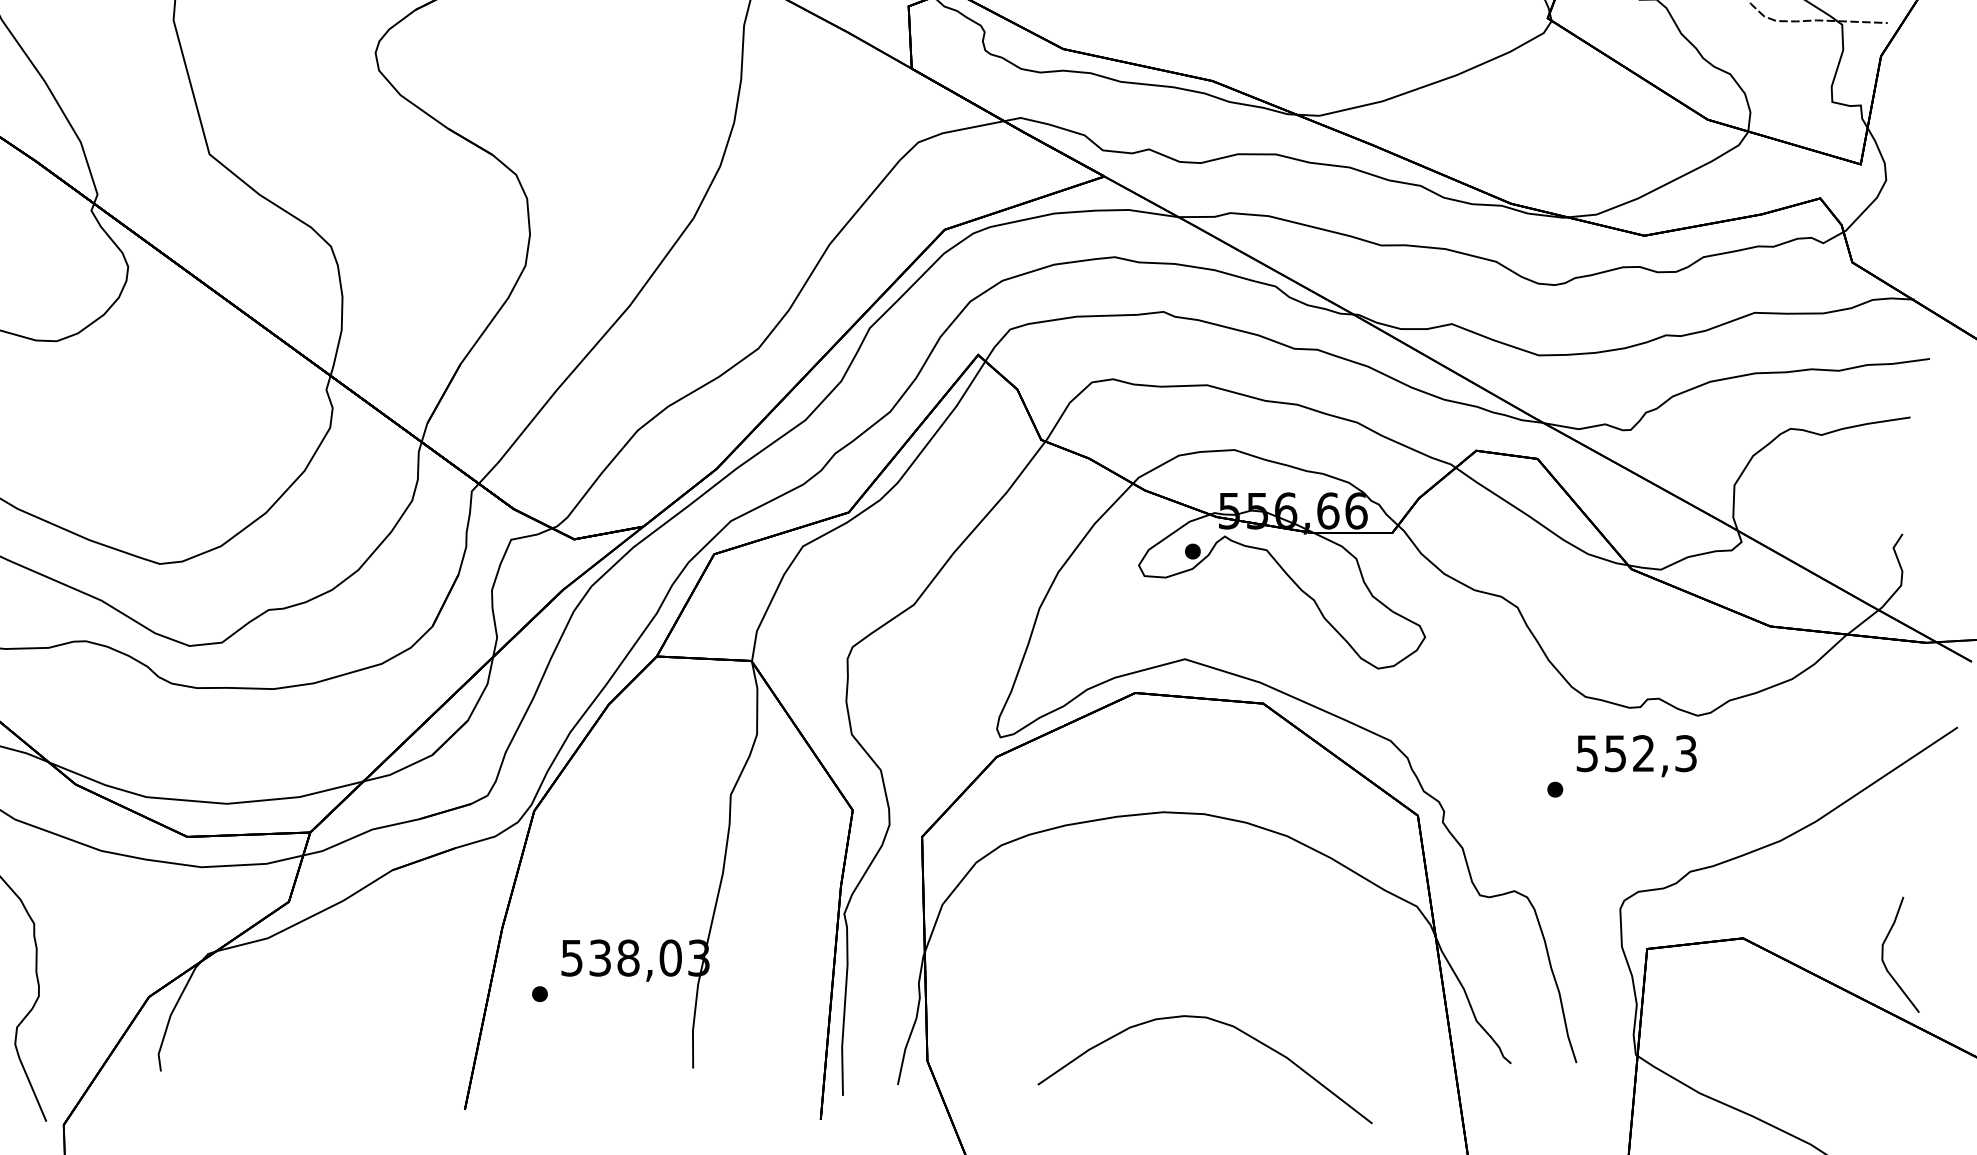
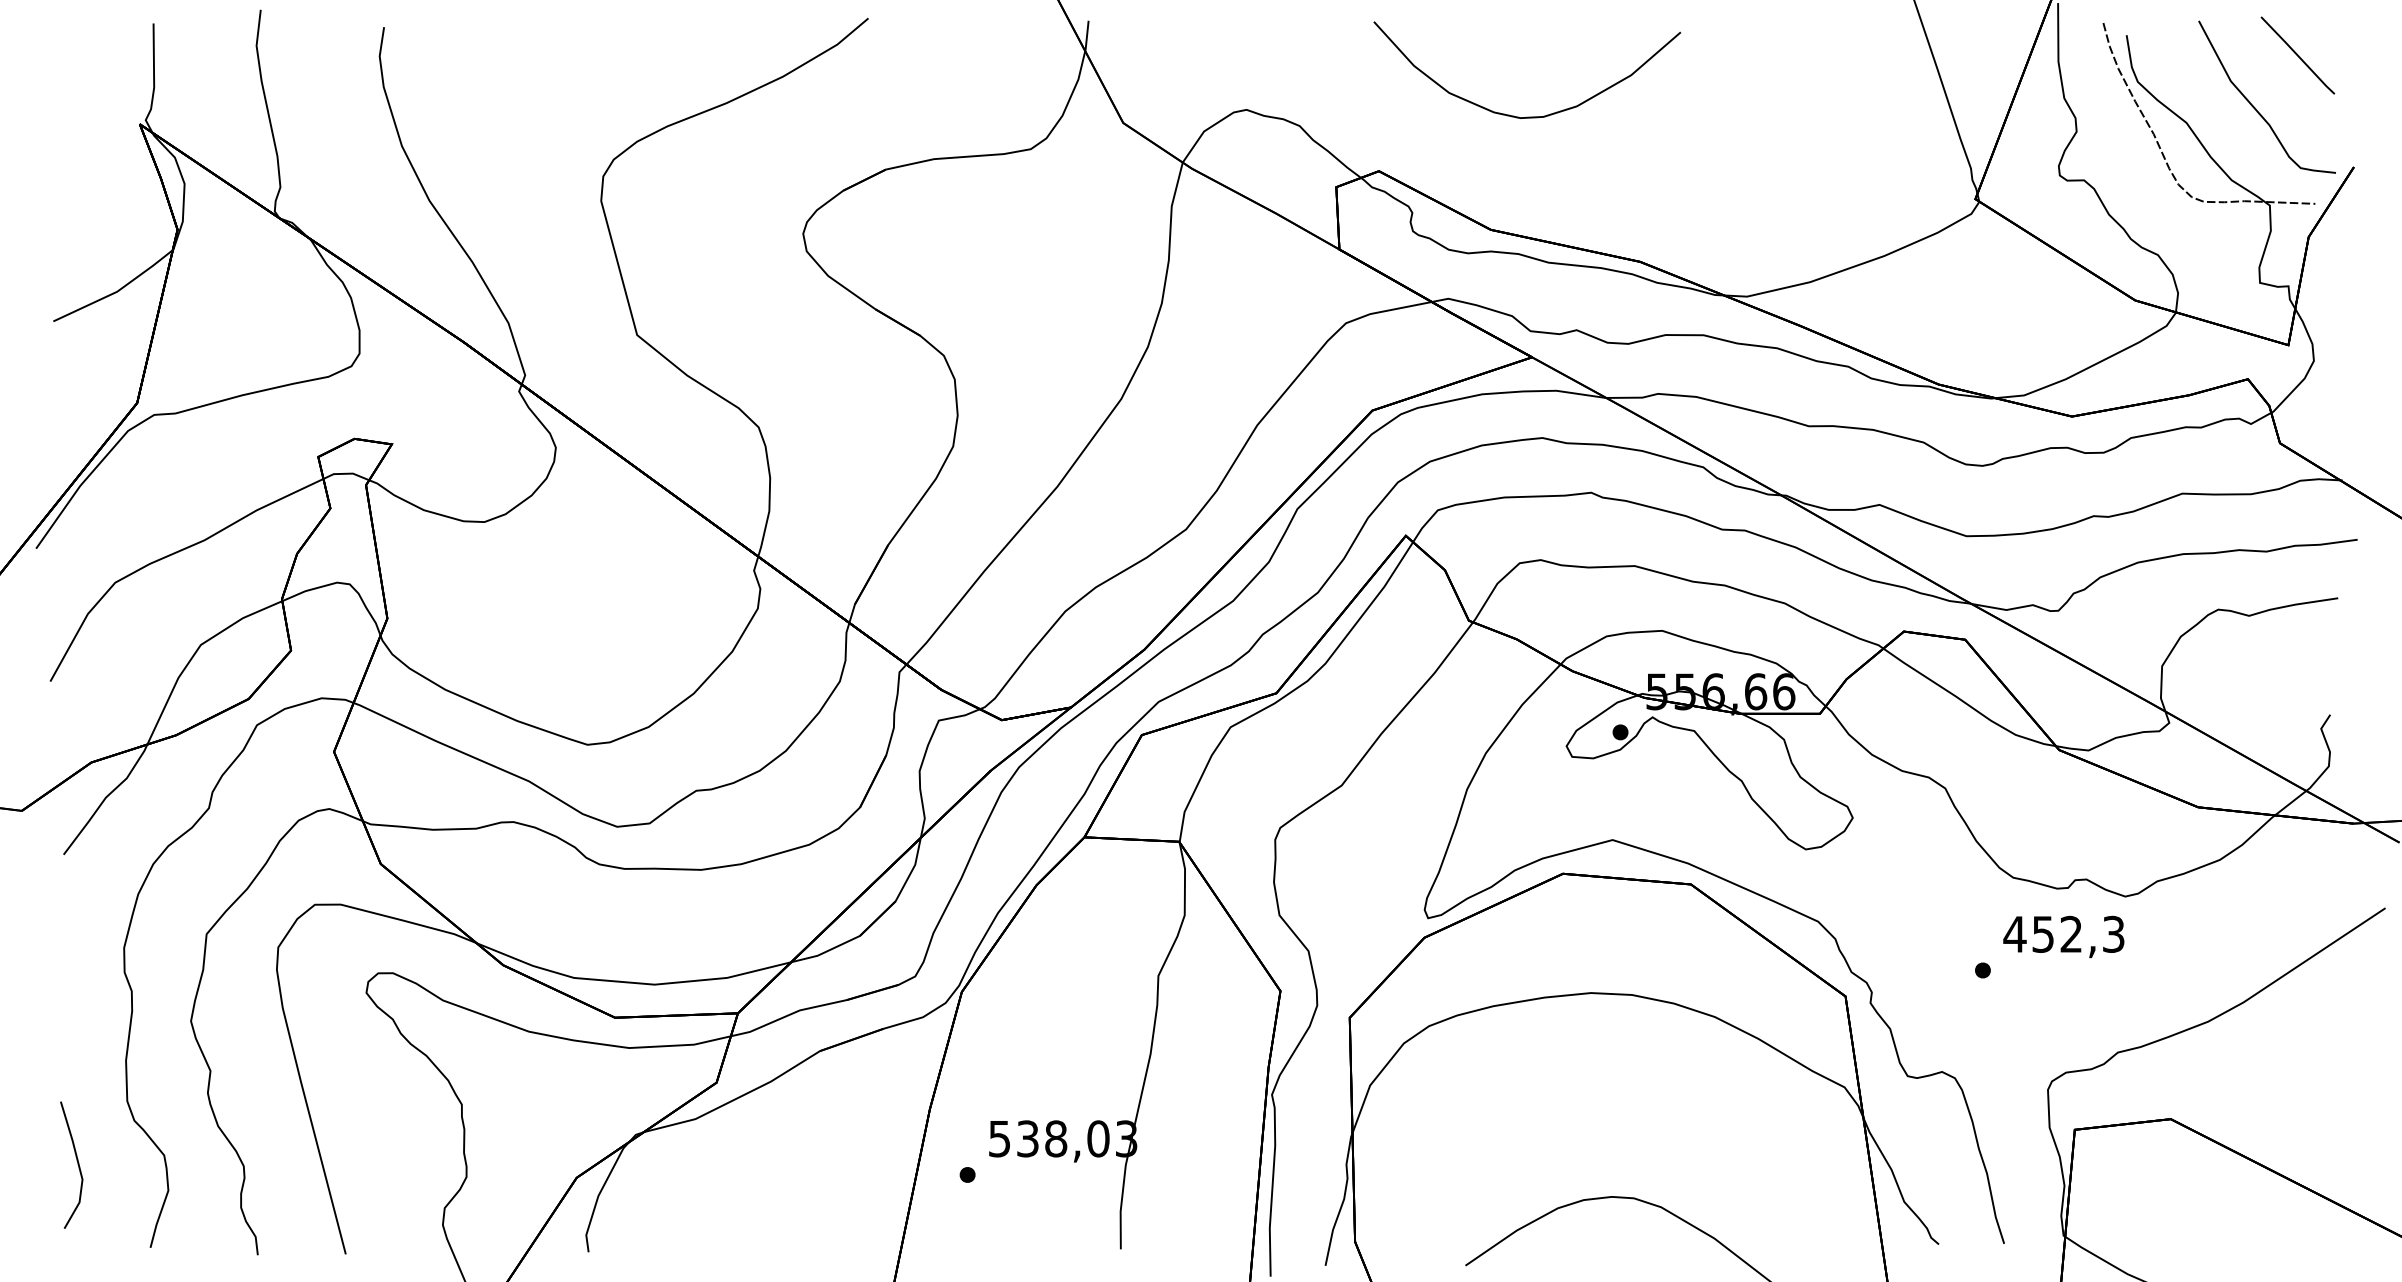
text: (1586, 753) -> (2014, 934), 552,3 -> 452,3
curve: (1883, 953) -> (2311, 1134), removed

